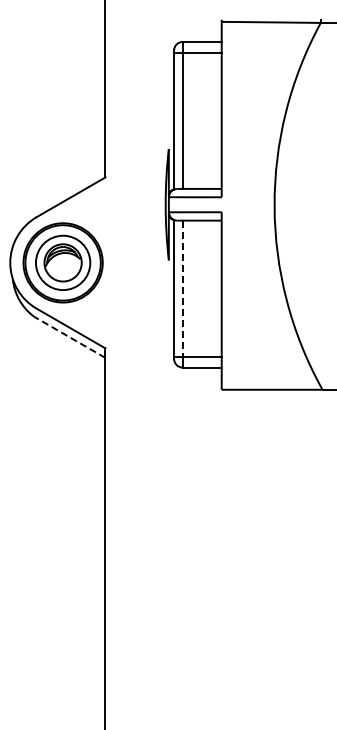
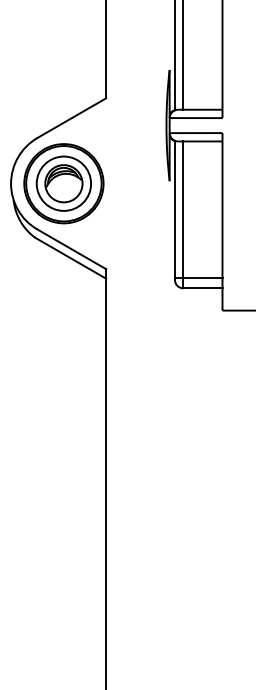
line: (182, 289) -> (183, 210), dashed -> solid
line: (69, 337) -> (70, 258), dashed -> solid

